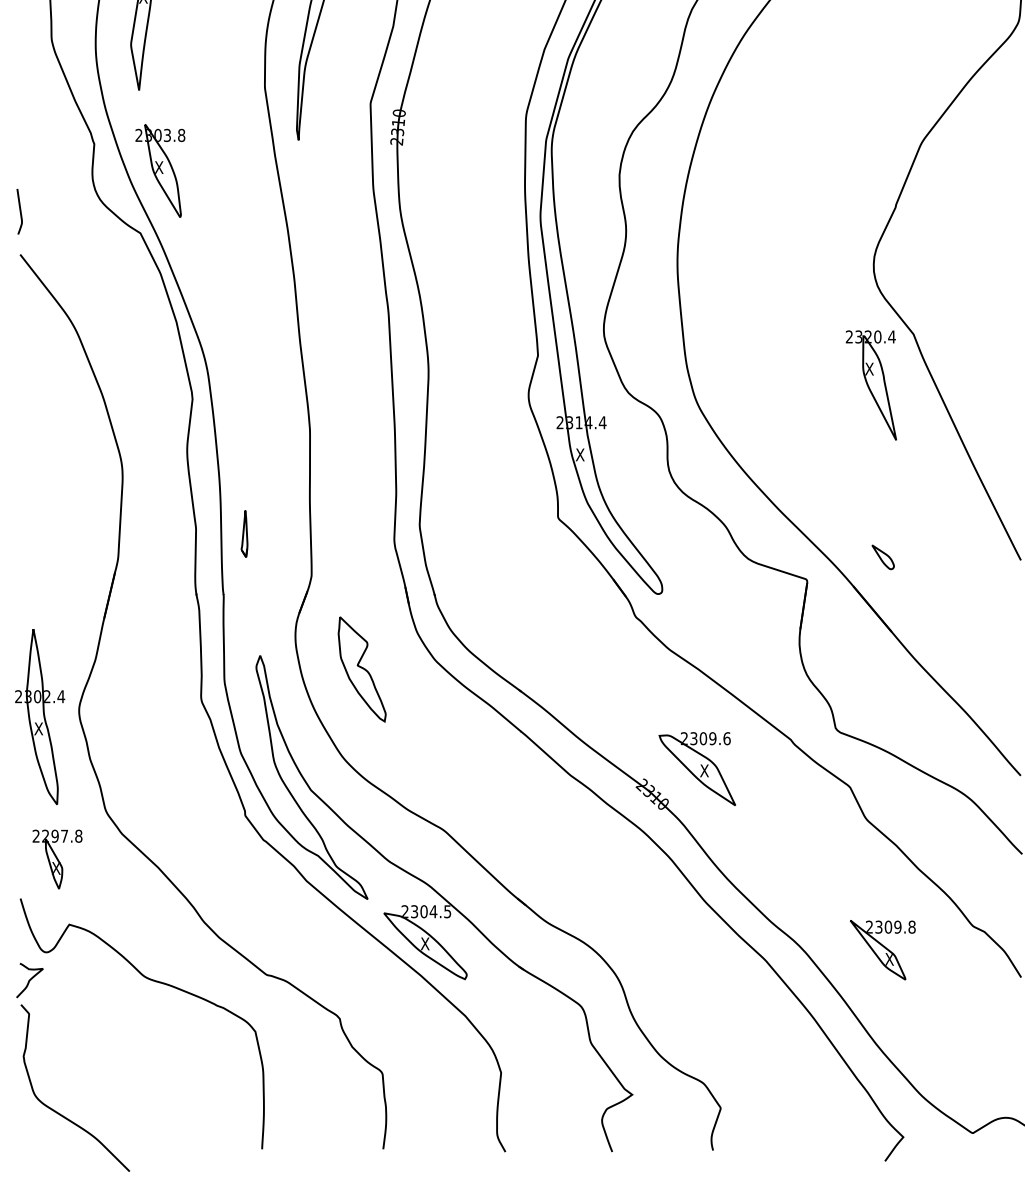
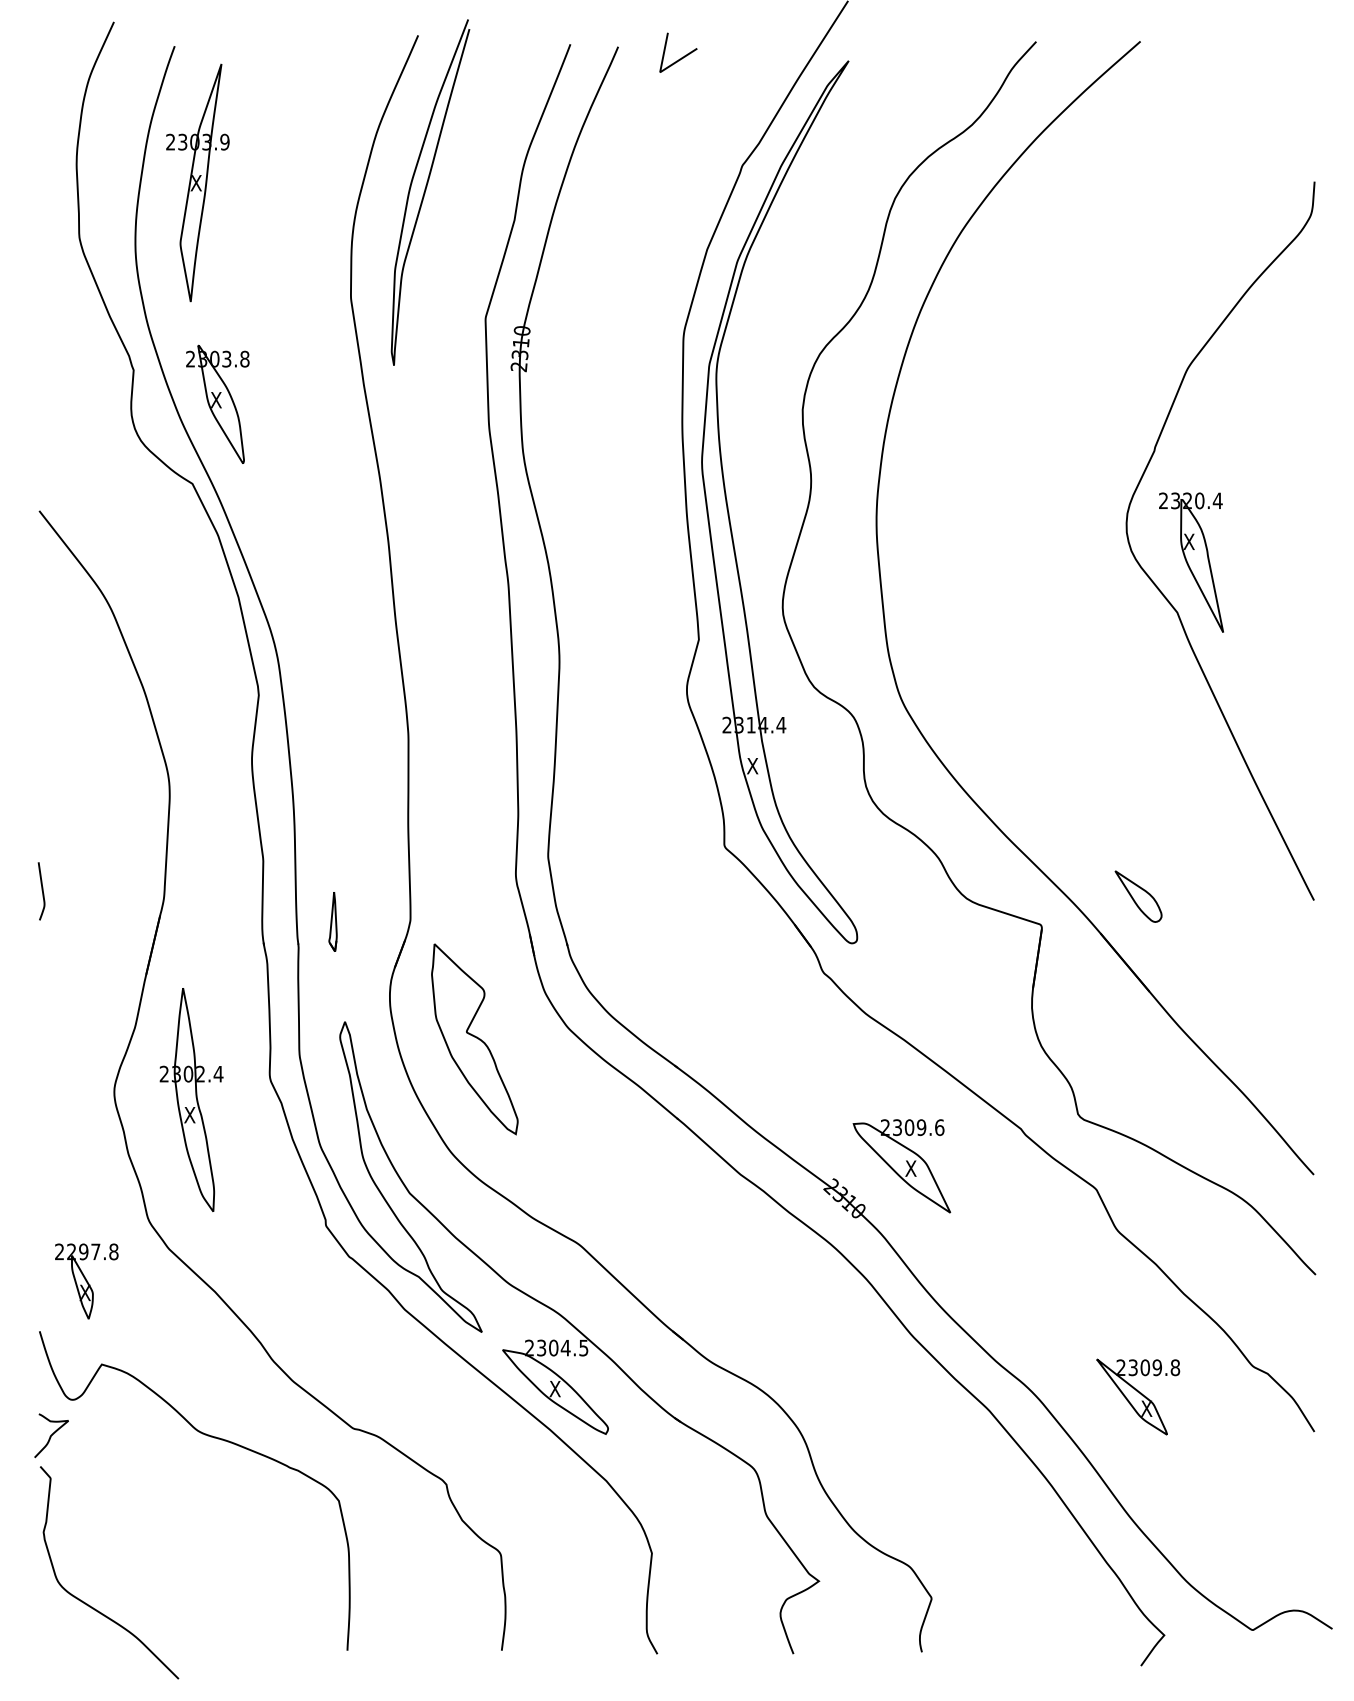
curve: (19, 211) -> (41, 890), moved
part: (871, 385) -> (1191, 562), moved
part: (244, 533) -> (332, 921), moved
part: (883, 557) -> (1138, 896), size x1.67
part: (361, 669) -> (474, 1039), size x1.43
part: (40, 716) -> (191, 1099), moved

